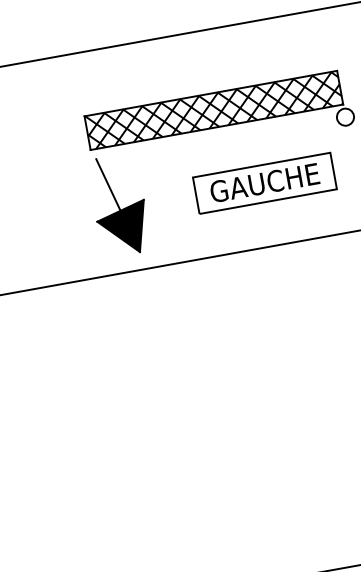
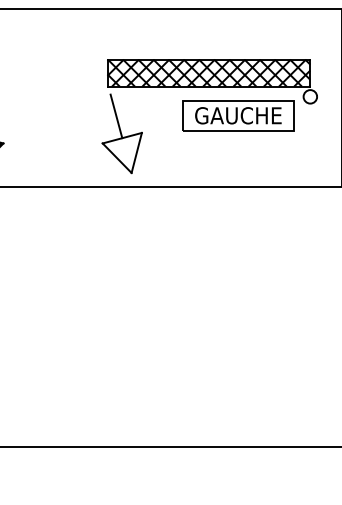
part: (264, 182) -> (238, 115), moved
fill: (122, 228) -> (121, 152), removed

